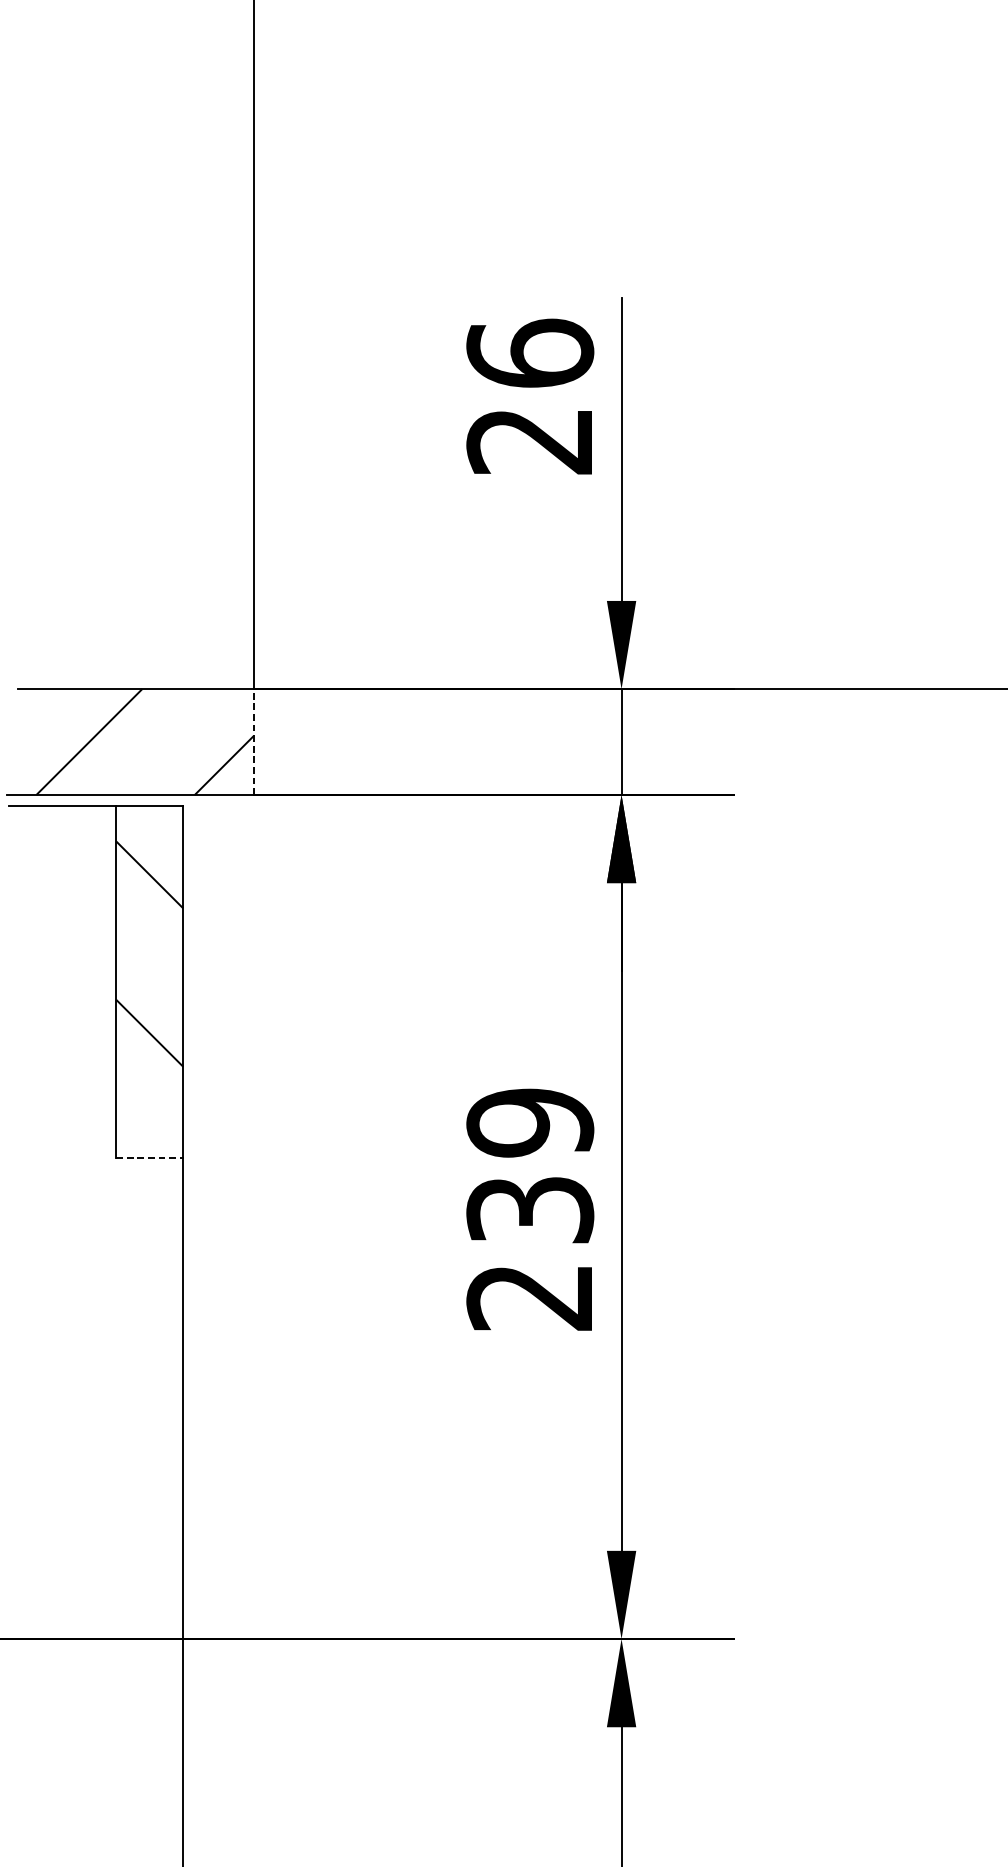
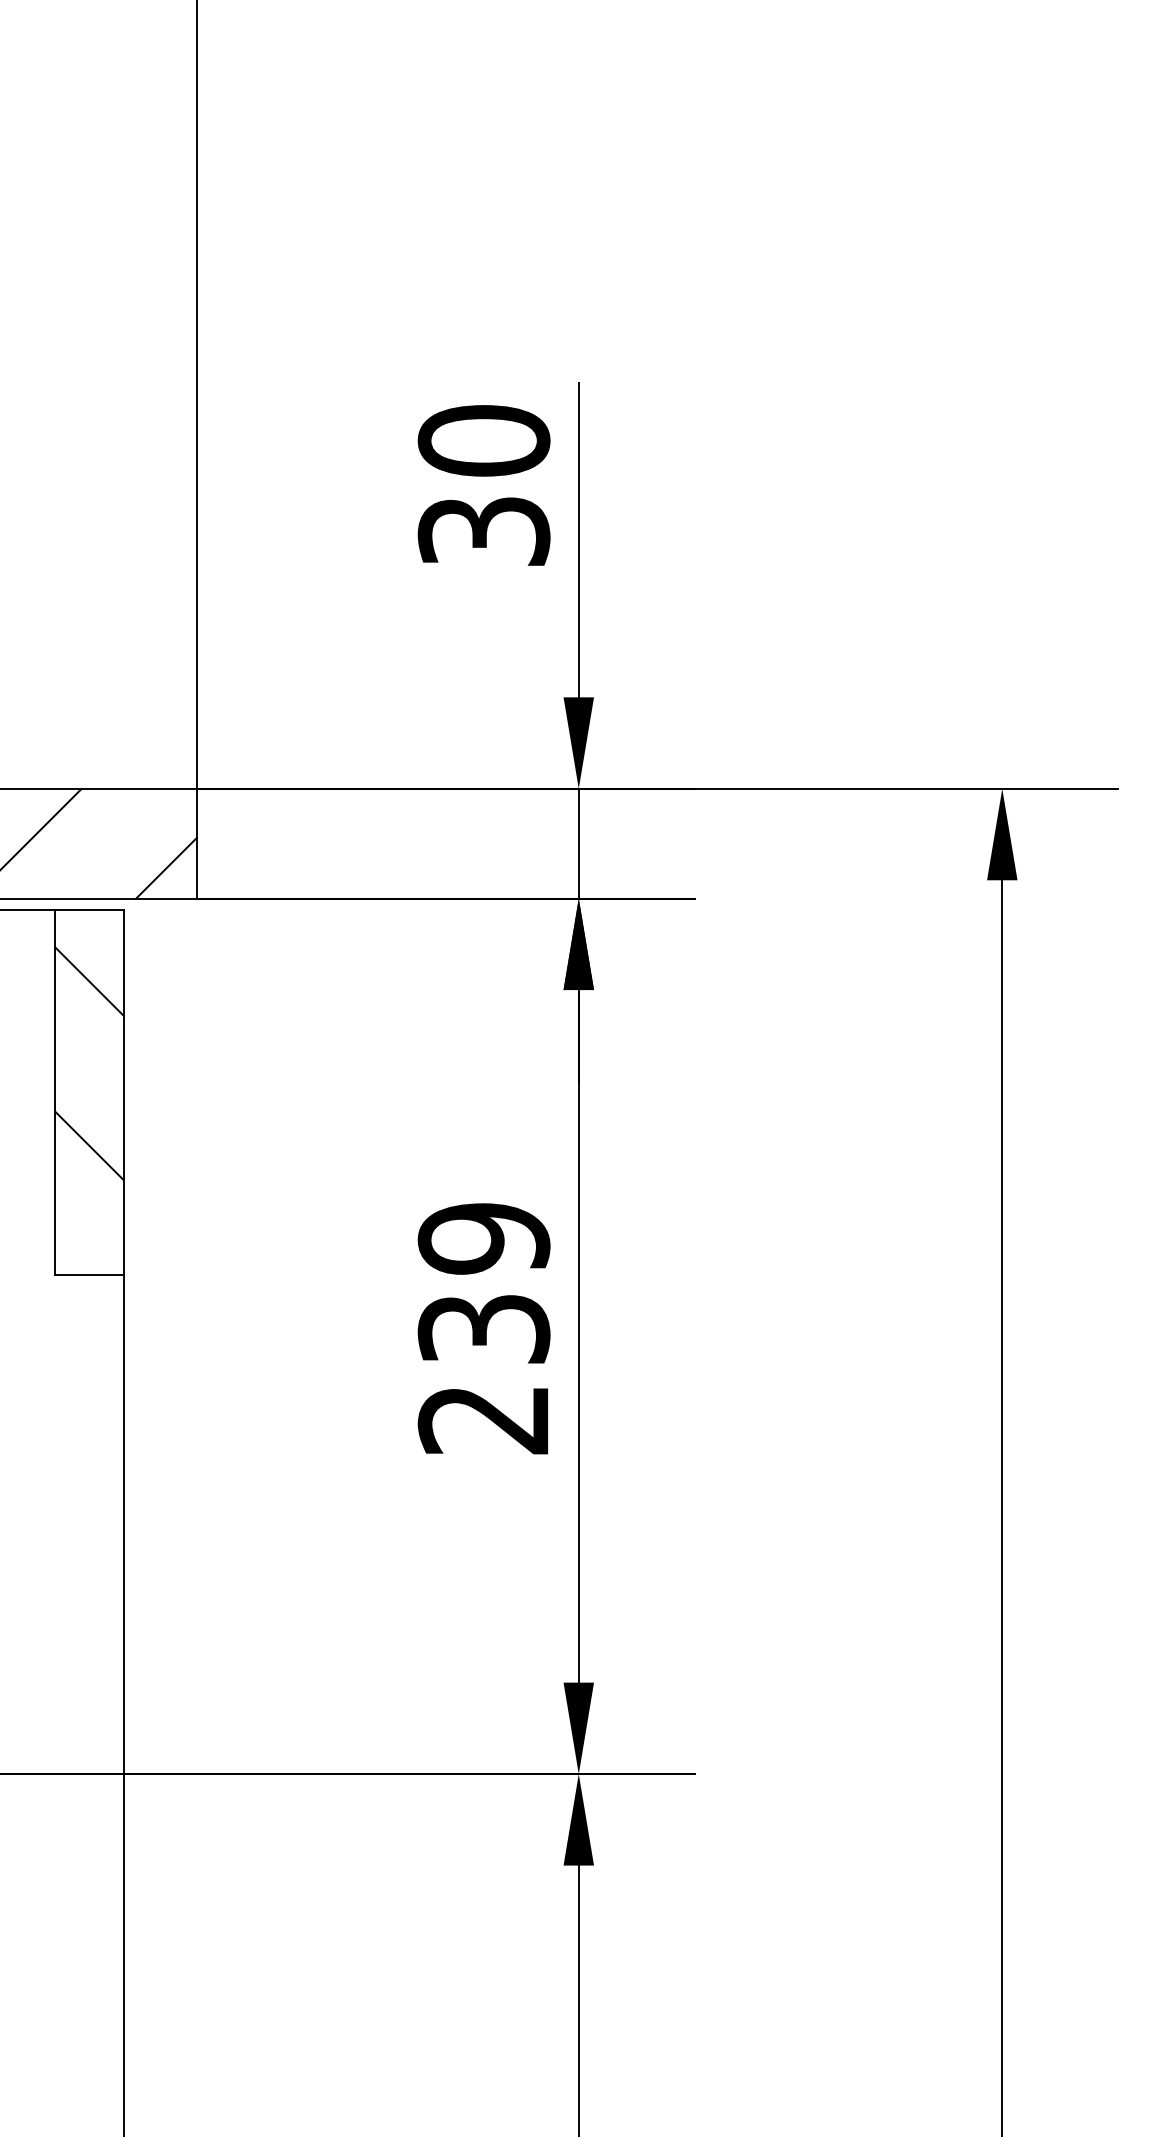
text: (529, 396) -> (483, 485), 26 -> 30
line: (253, 741) -> (197, 843), dashed -> solid
line: (149, 1158) -> (89, 1275), dashed -> solid

